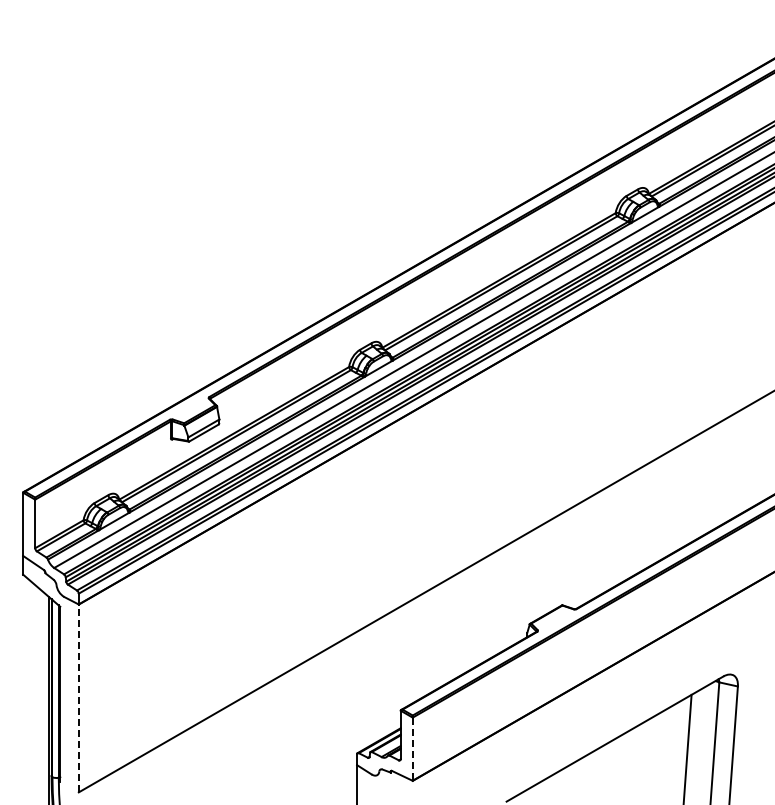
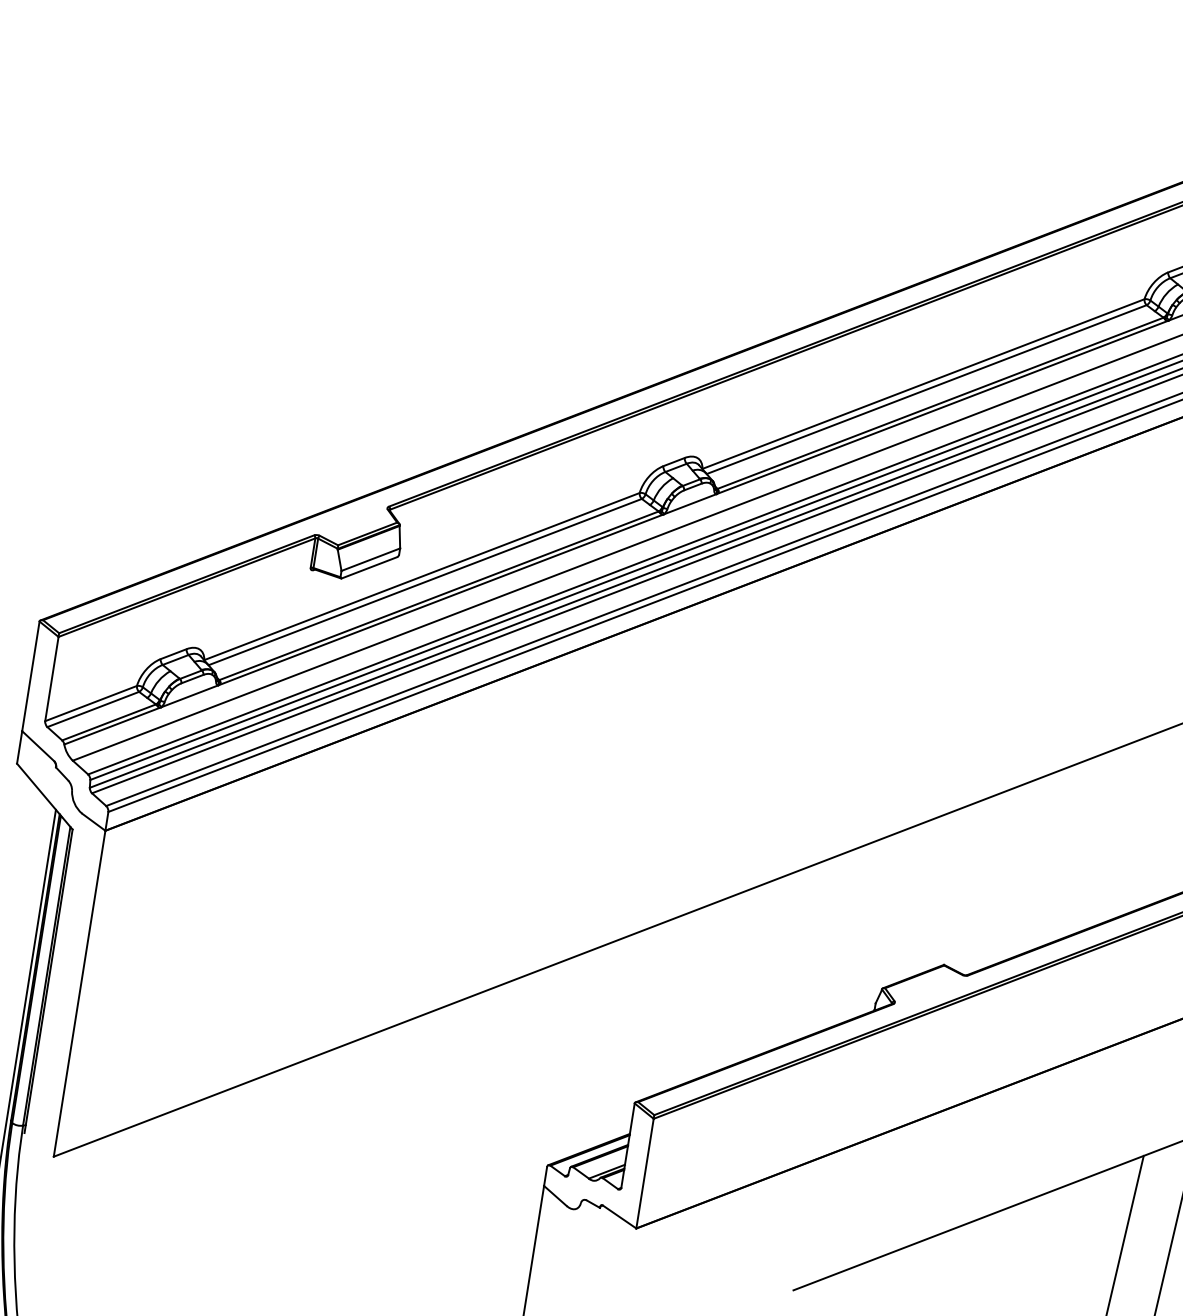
line: (78, 698) -> (79, 993), dashed -> solid
line: (412, 749) -> (644, 1174), dashed -> solid

